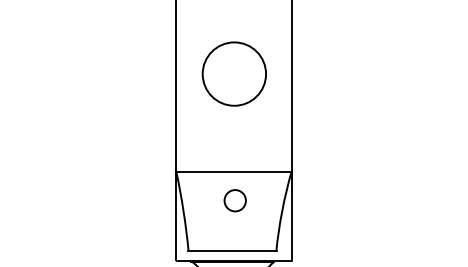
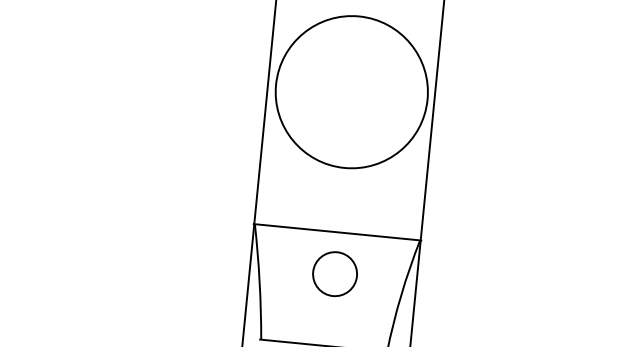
circle: (234, 73) -> (352, 91), size x1.67
circle: (235, 200) -> (335, 273), size x1.43

